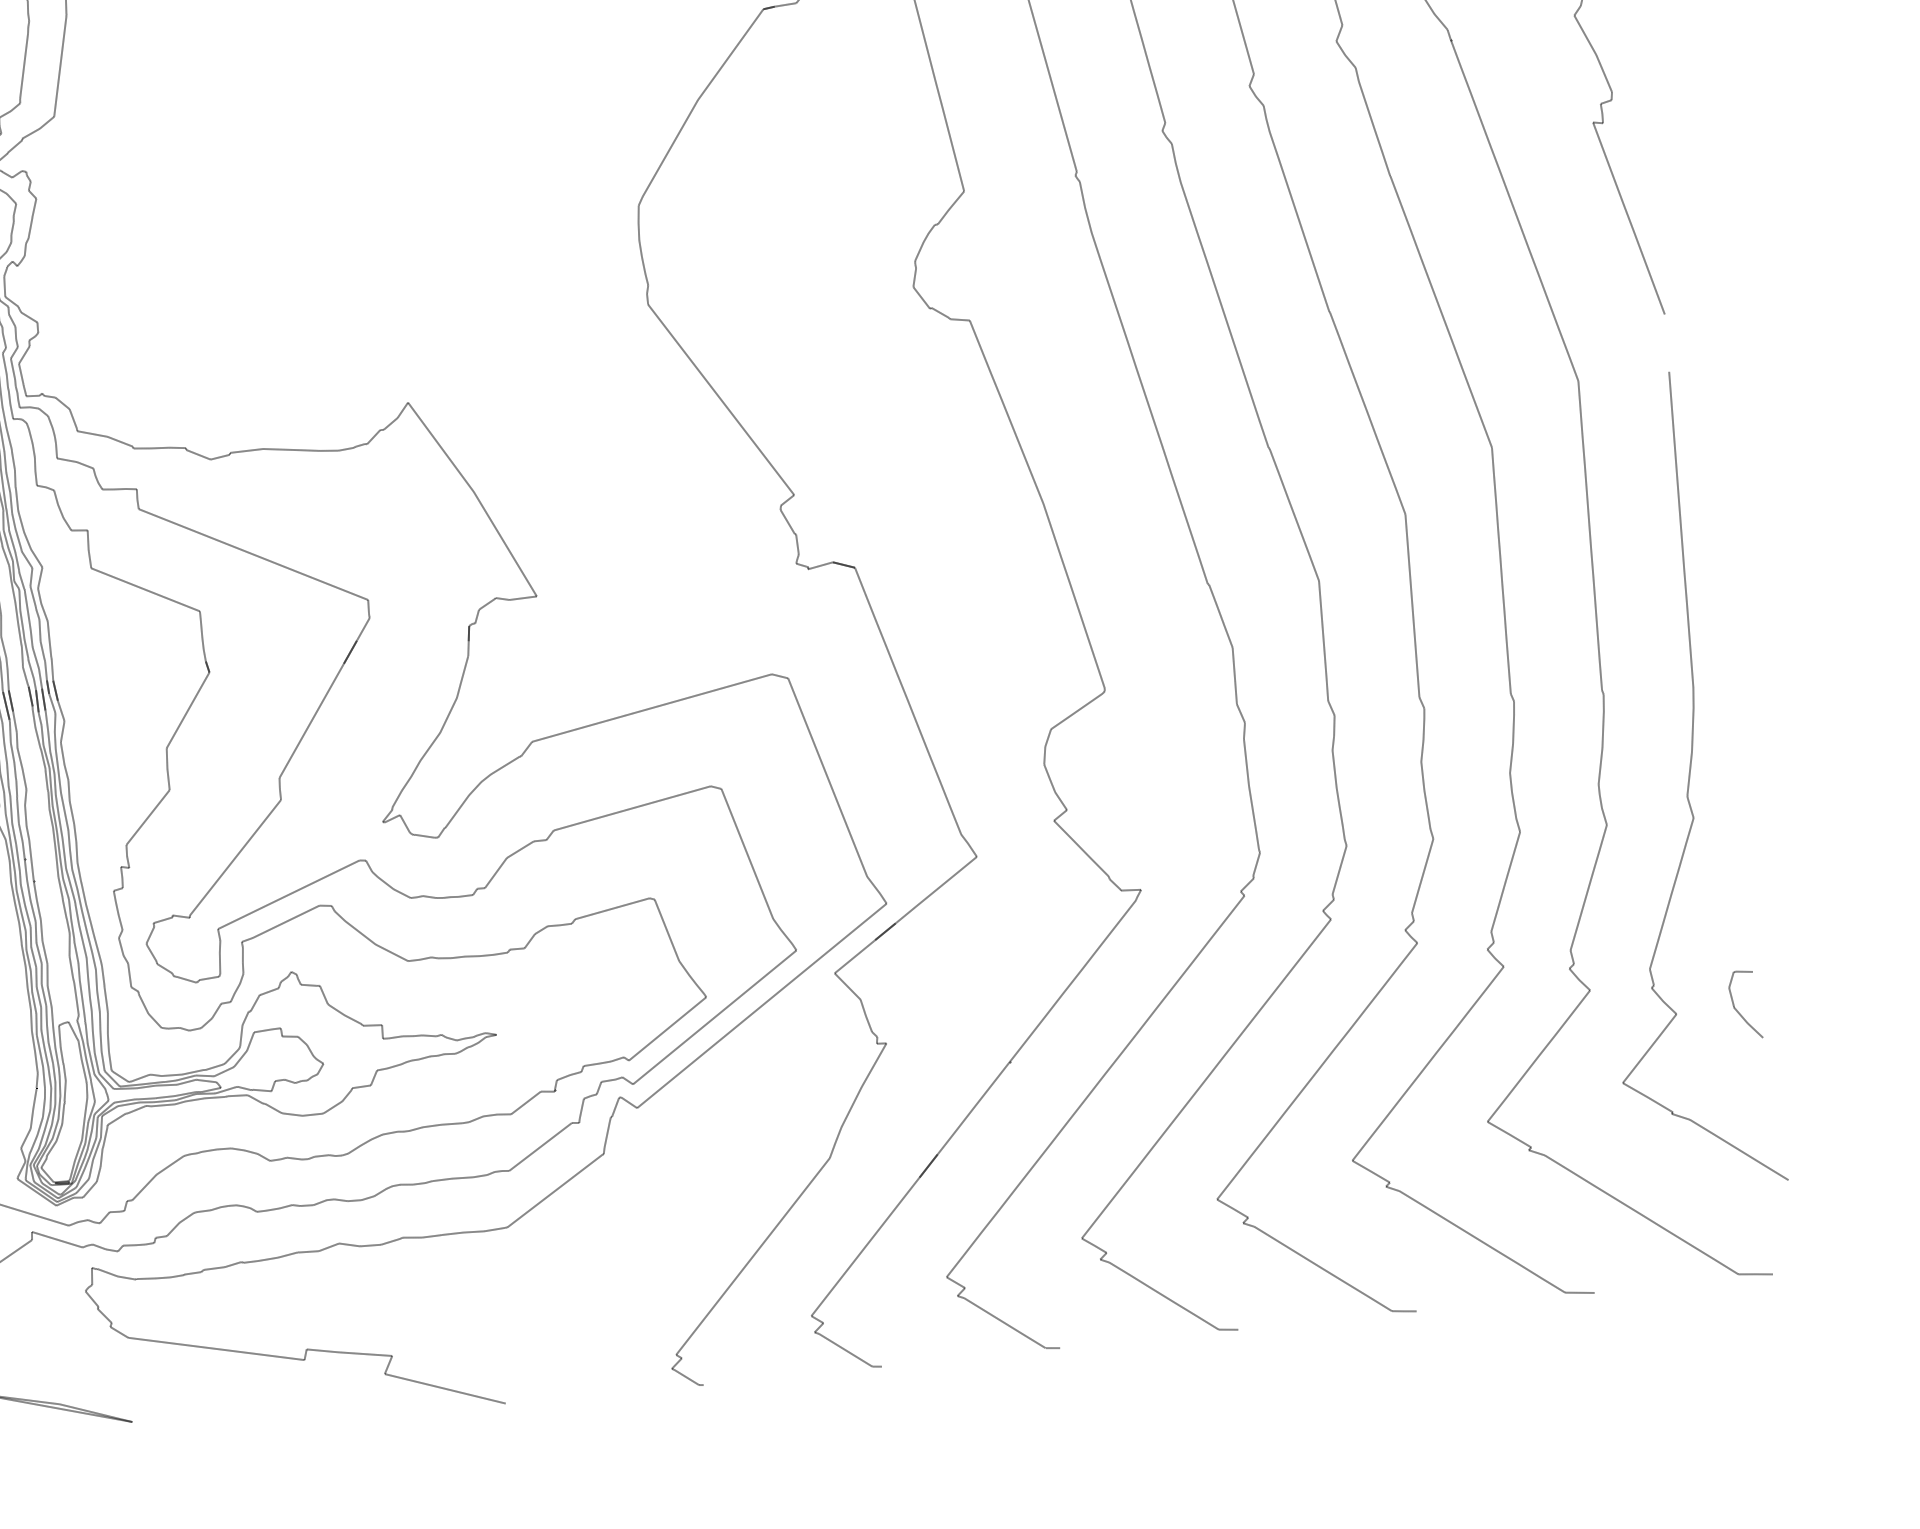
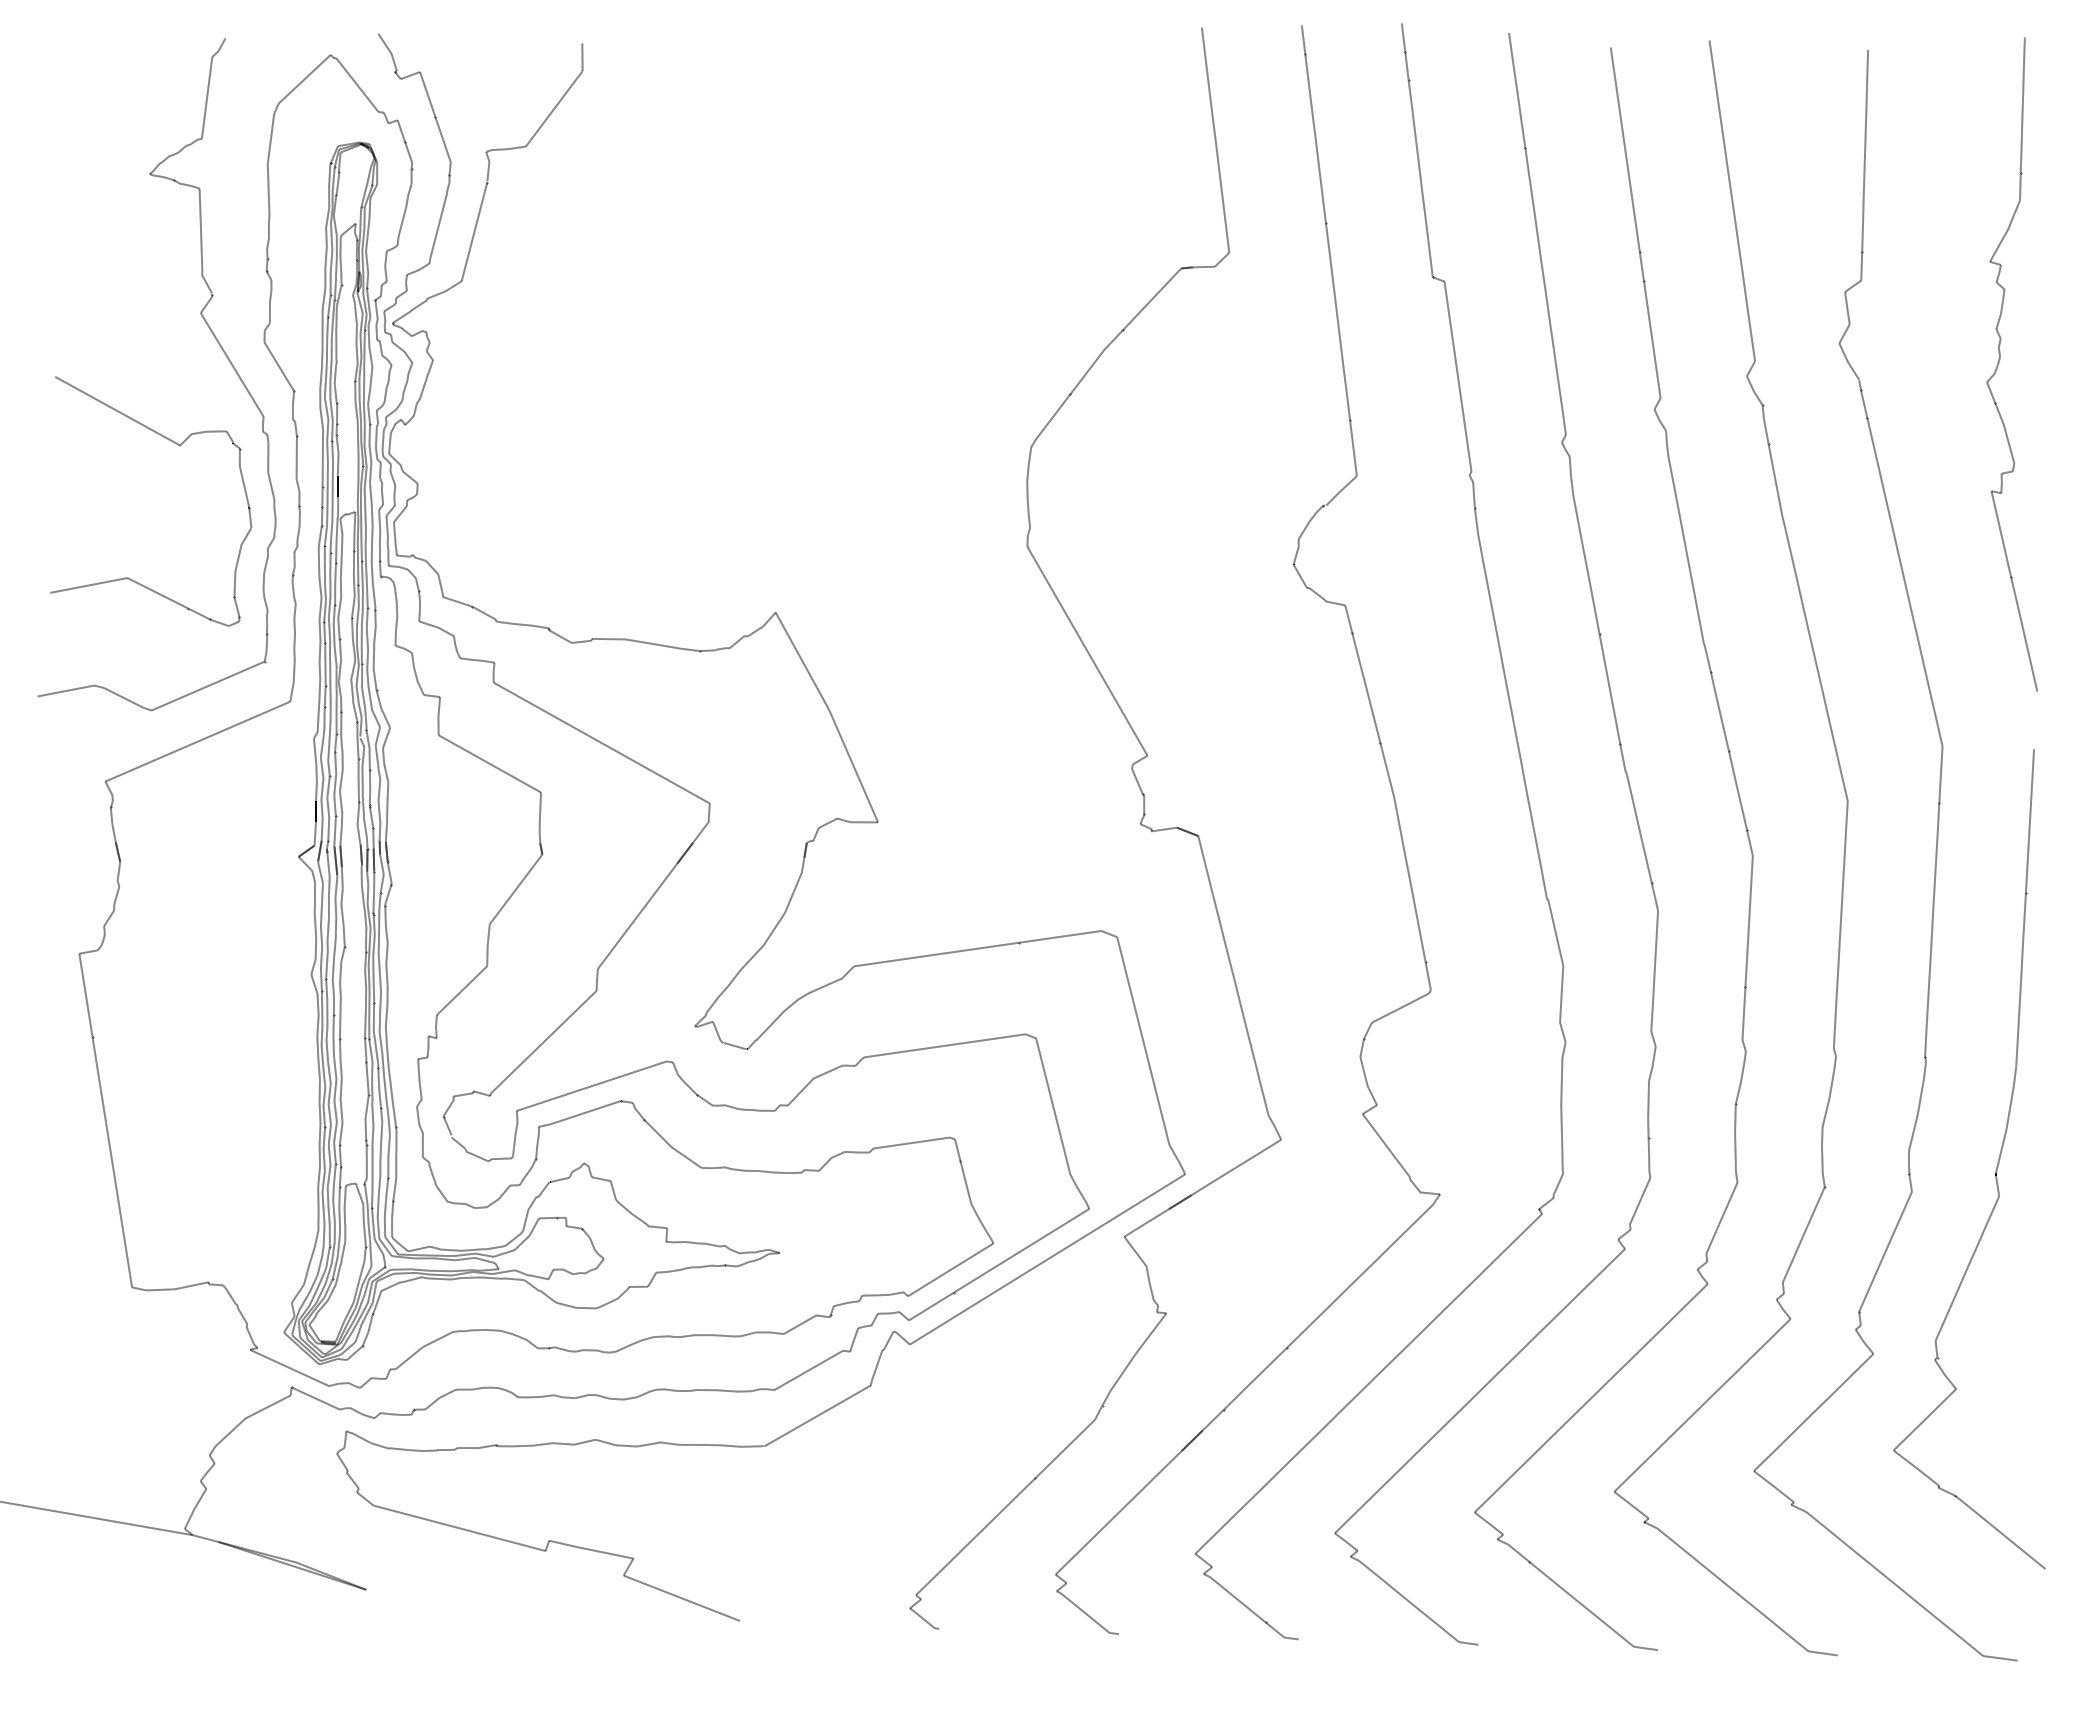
curve: (1738, 1011) -> (2018, 1394), removed

